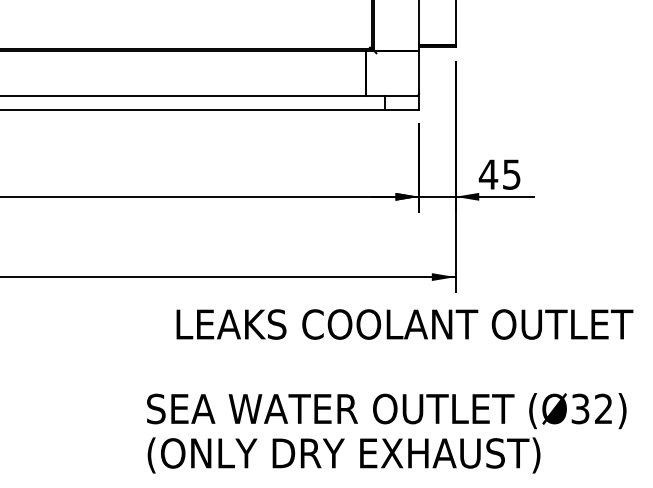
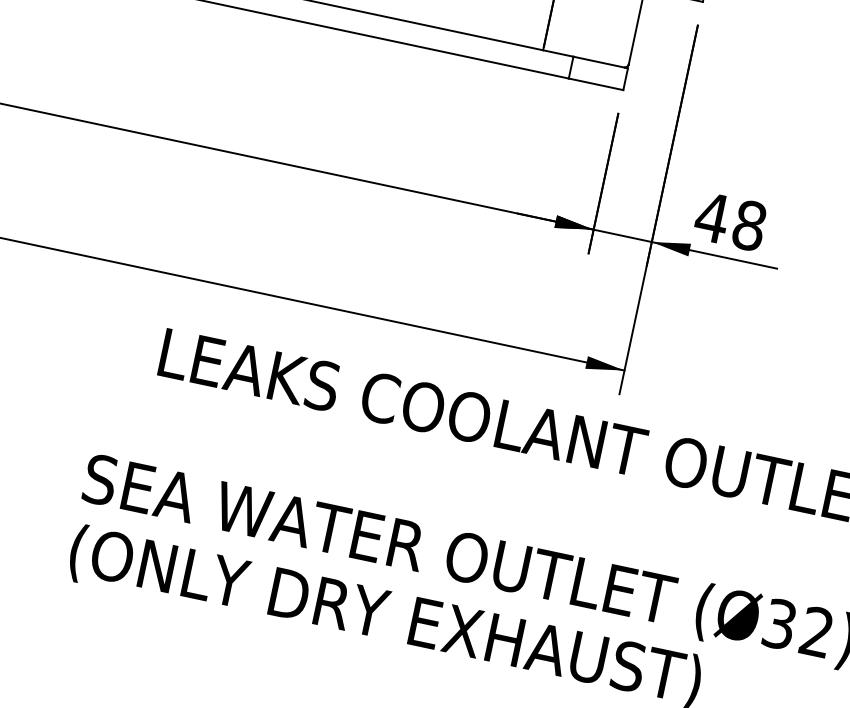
text: (511, 174) -> (749, 225), 45 -> 48

